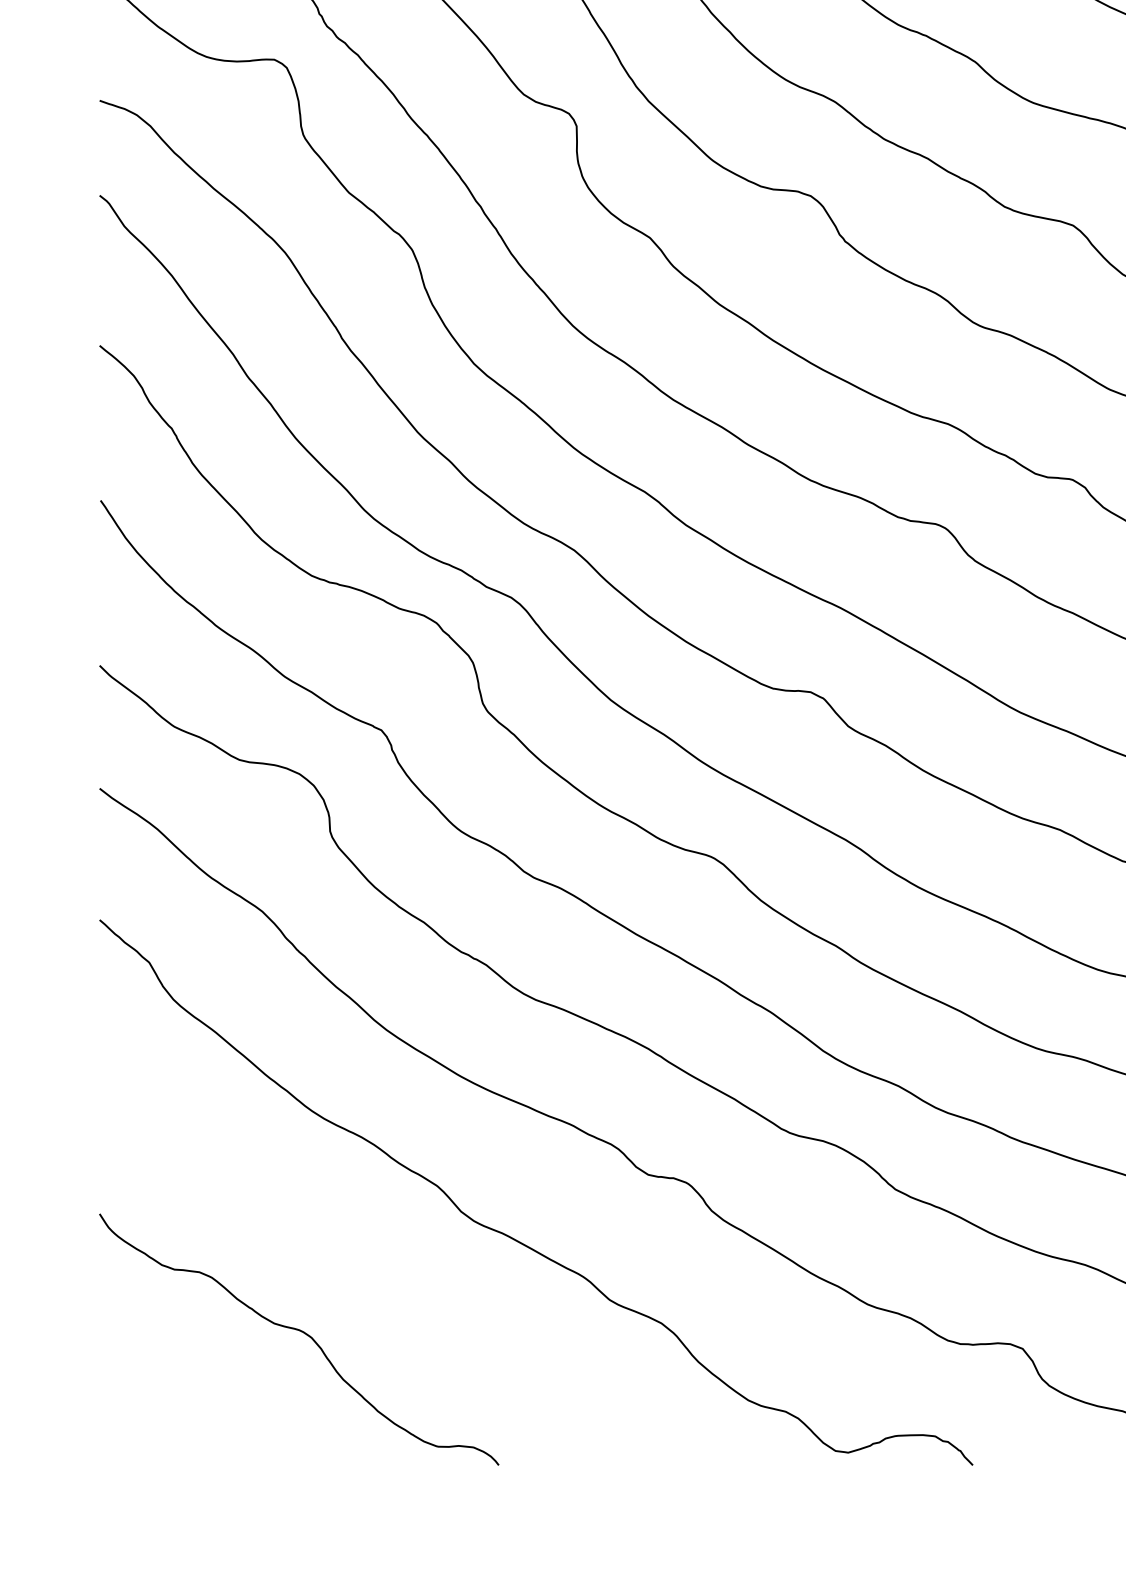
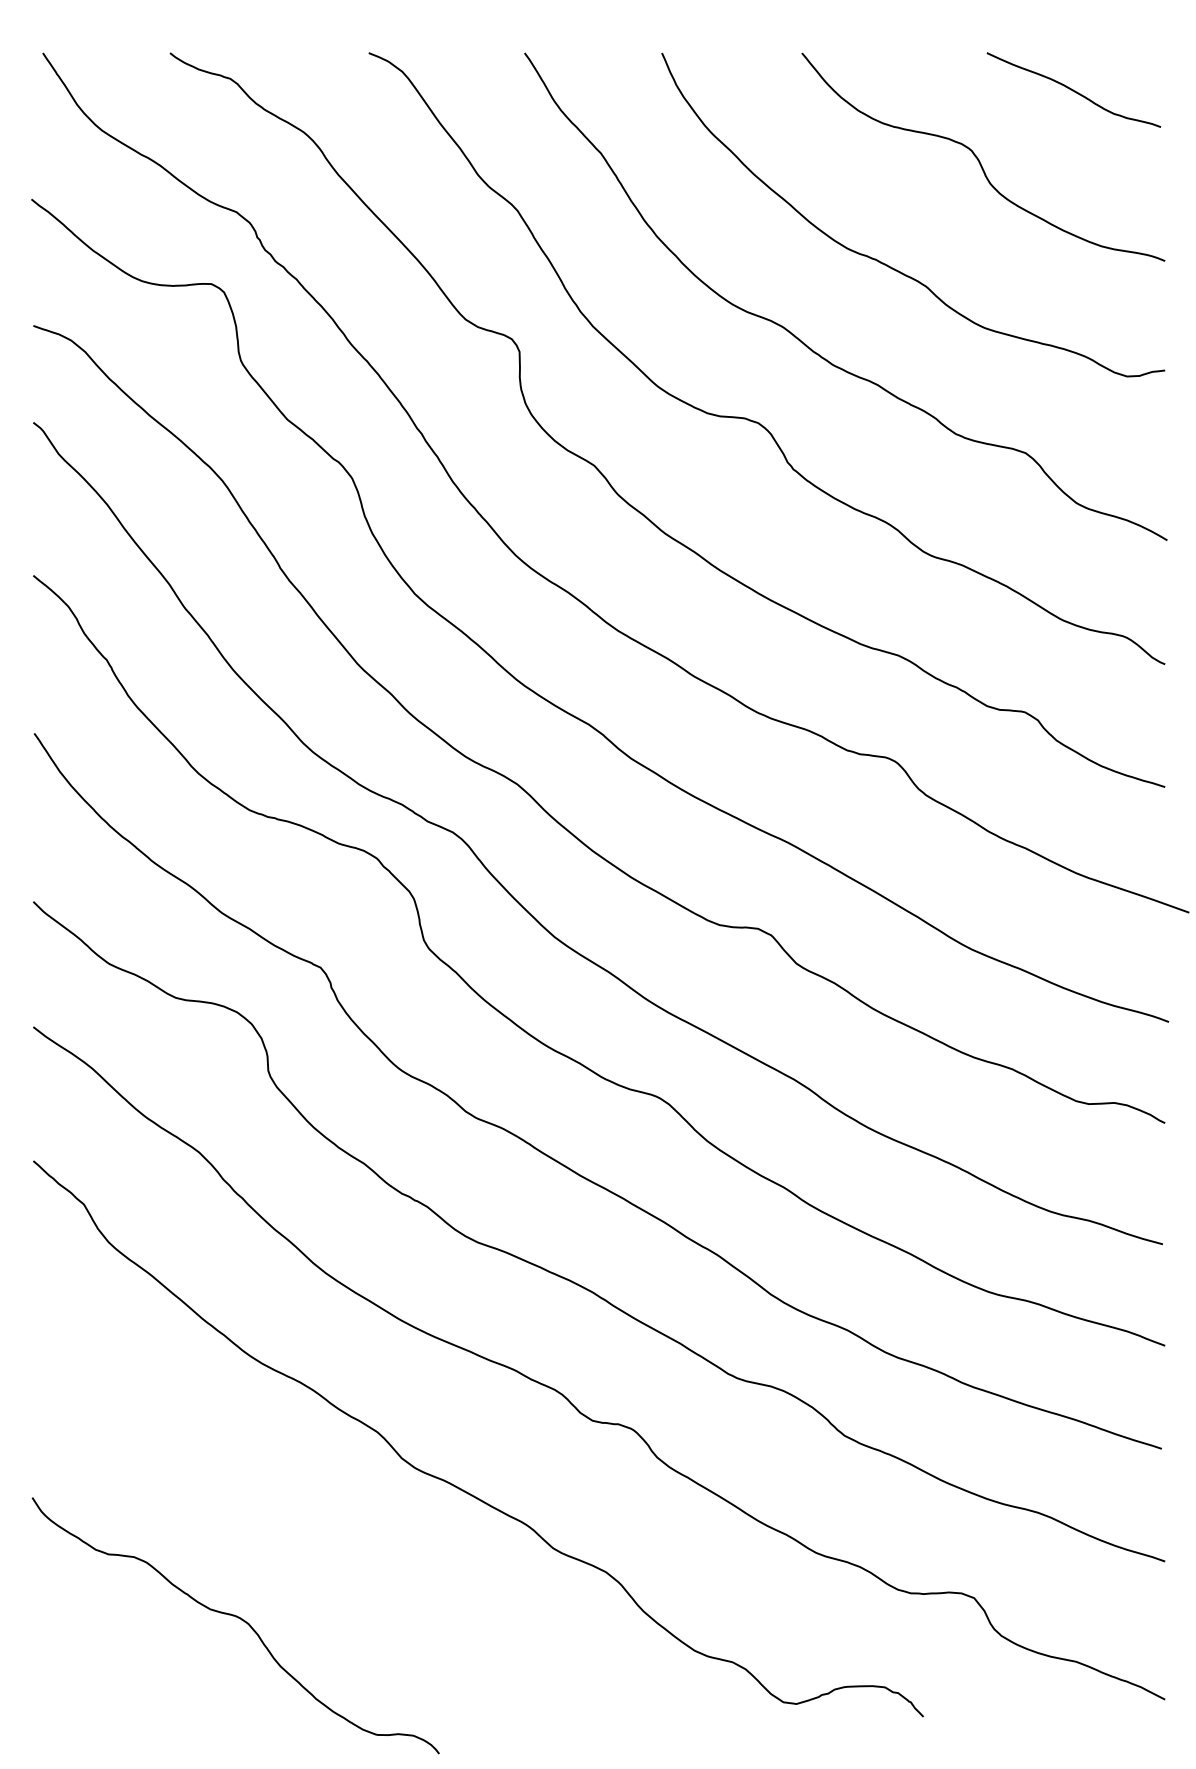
curve: (301, 1332) -> (238, 1618), moved

